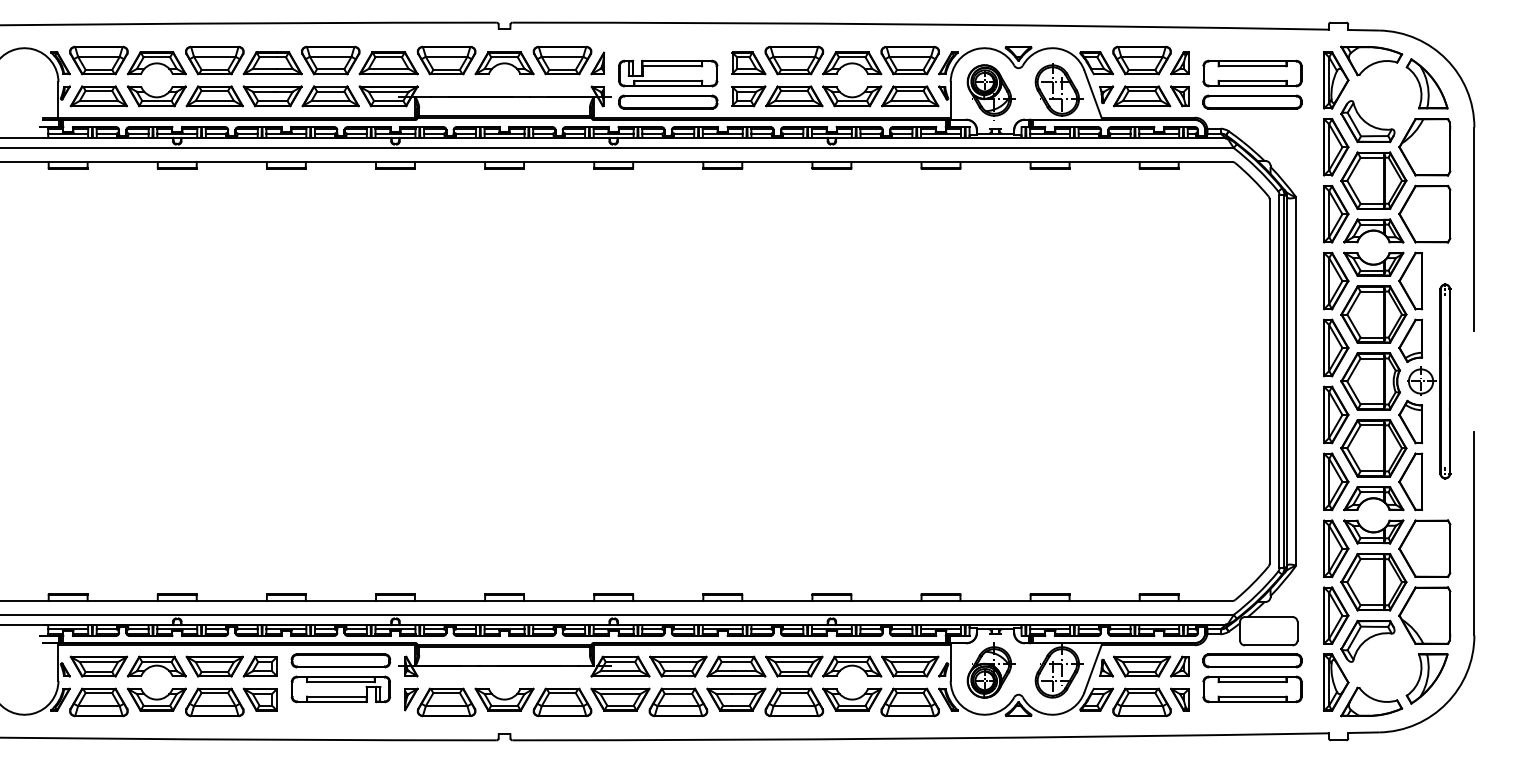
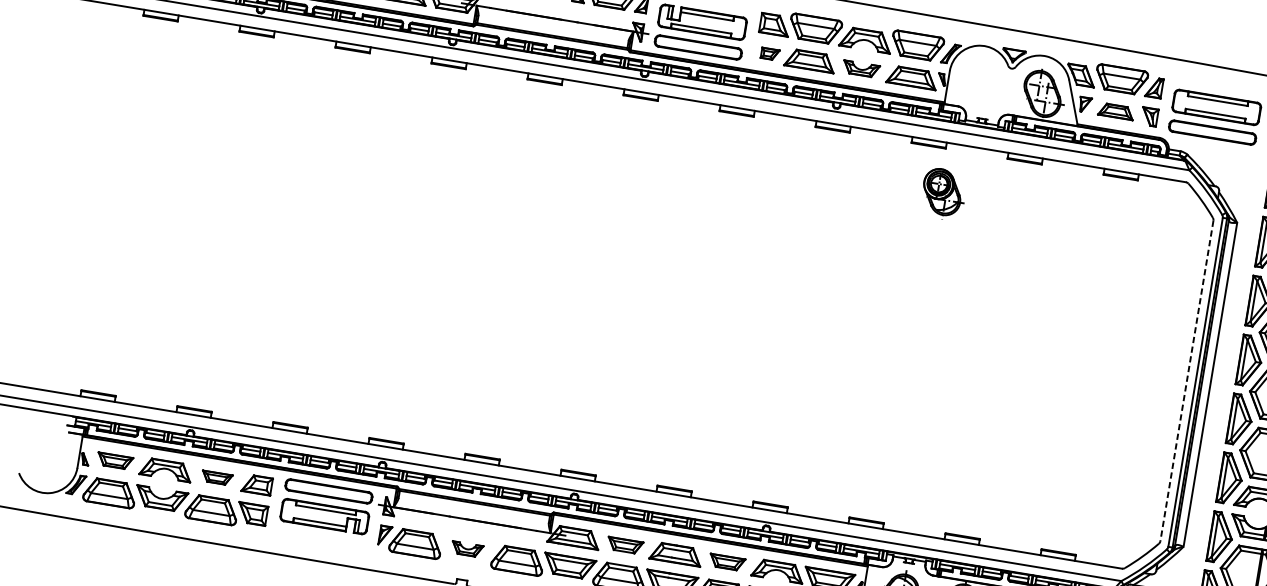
part: (990, 92) -> (942, 194), moved
part: (748, 96) -> (769, 54), size x0.6
part: (852, 96) -> (861, 69), size x0.7
part: (1142, 96) -> (1116, 111), size x0.7
line: (1269, 381) -> (1186, 380), solid -> dashed
part: (98, 666) -> (114, 461), size x0.7
part: (214, 666) -> (216, 478), size x0.6
part: (678, 666) -> (625, 545), size x0.7
part: (794, 666) -> (727, 562), size x0.7
part: (504, 699) -> (467, 549), size x0.6

